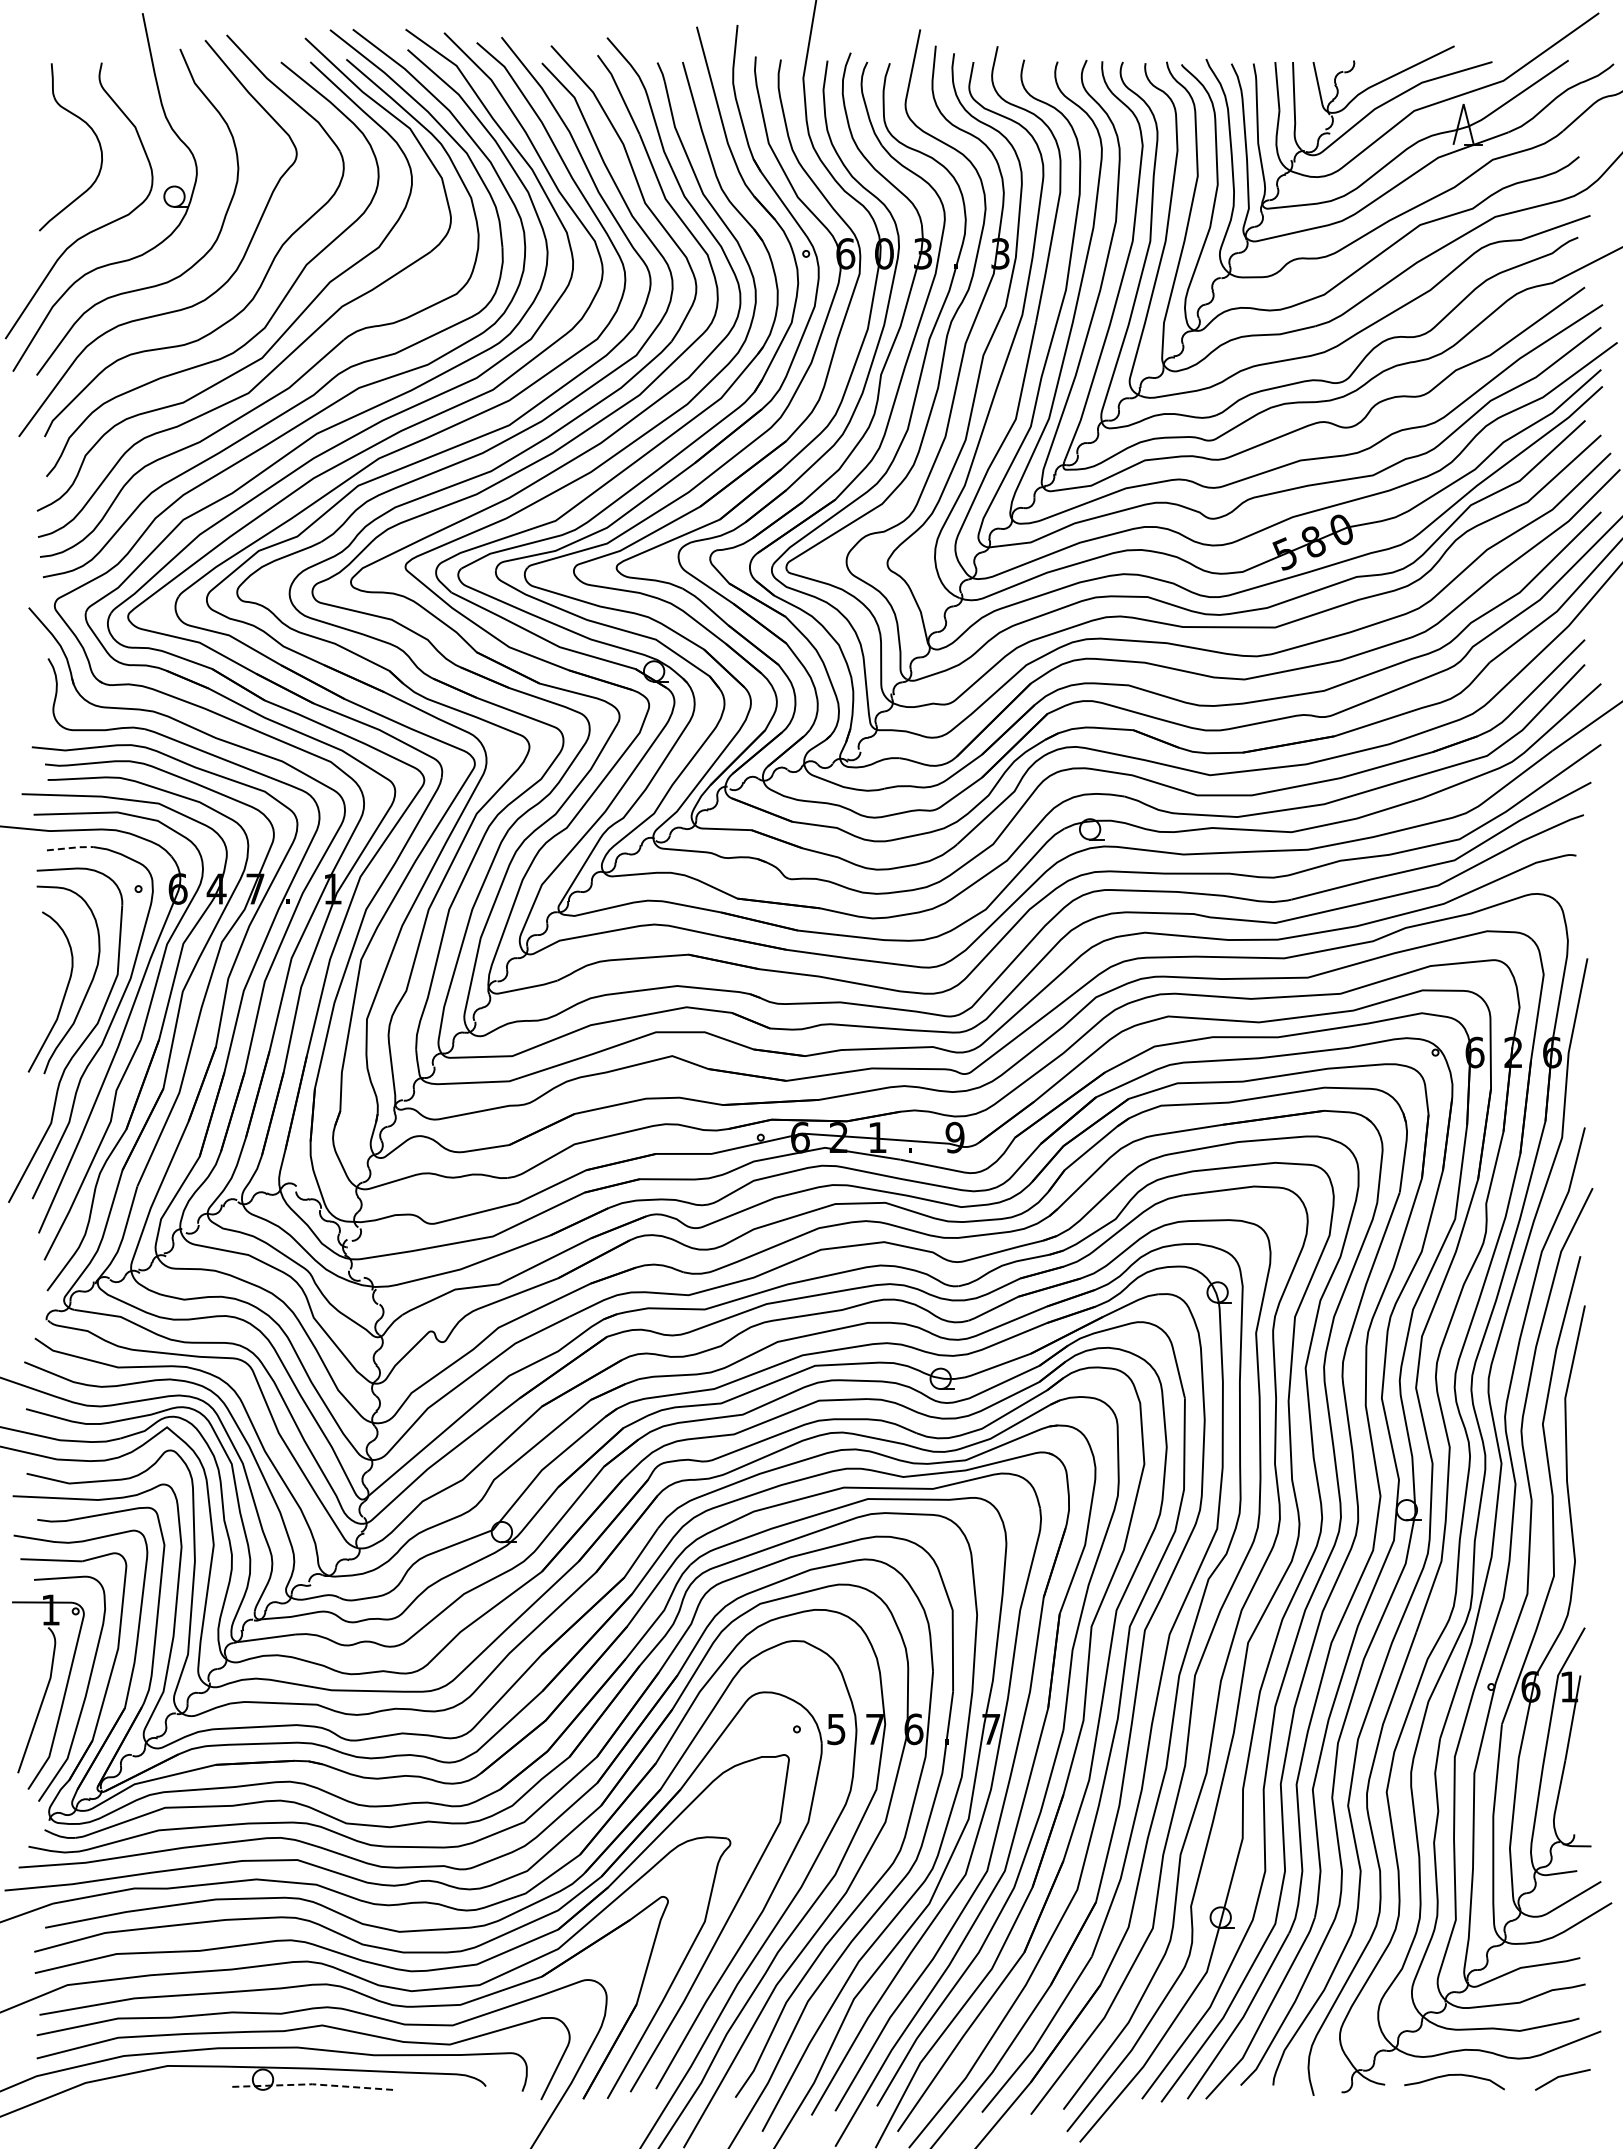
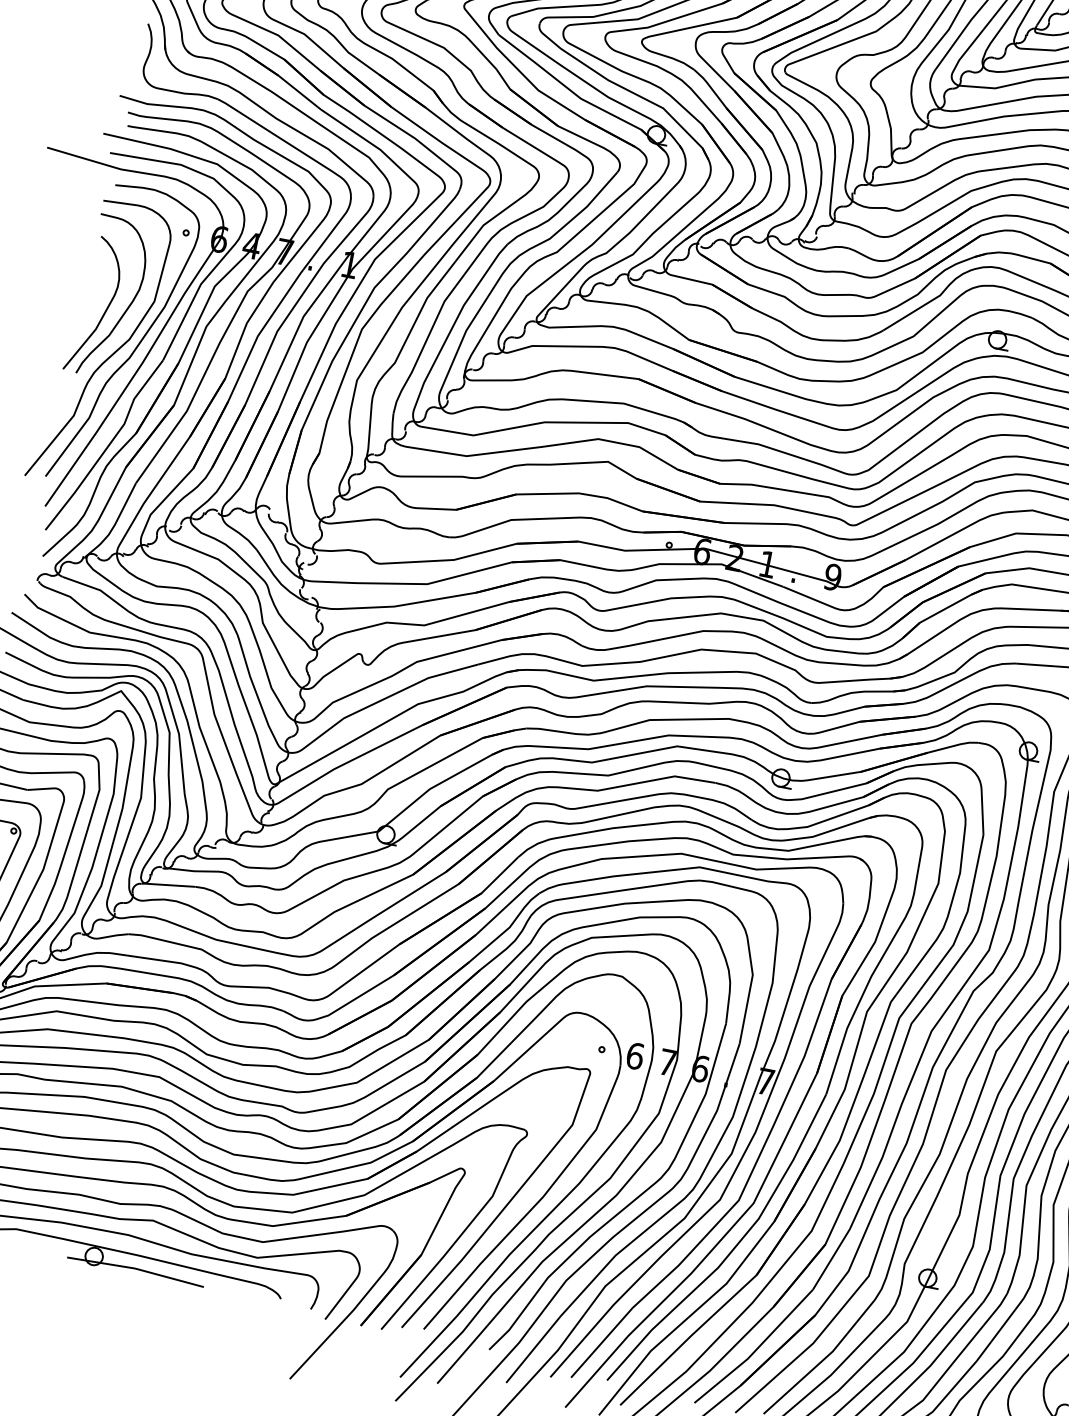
line: (71, 847) -> (136, 186), dashed -> solid
text: (836, 1729) -> (635, 1056), 5 -> 6
line: (313, 2084) -> (135, 1268), dashed -> solid

